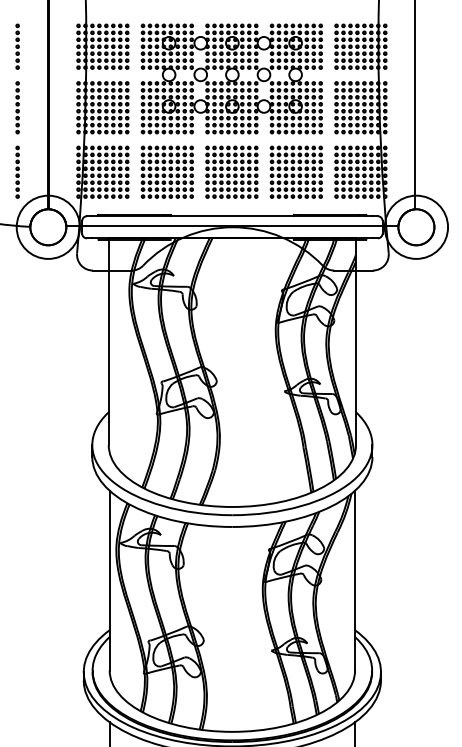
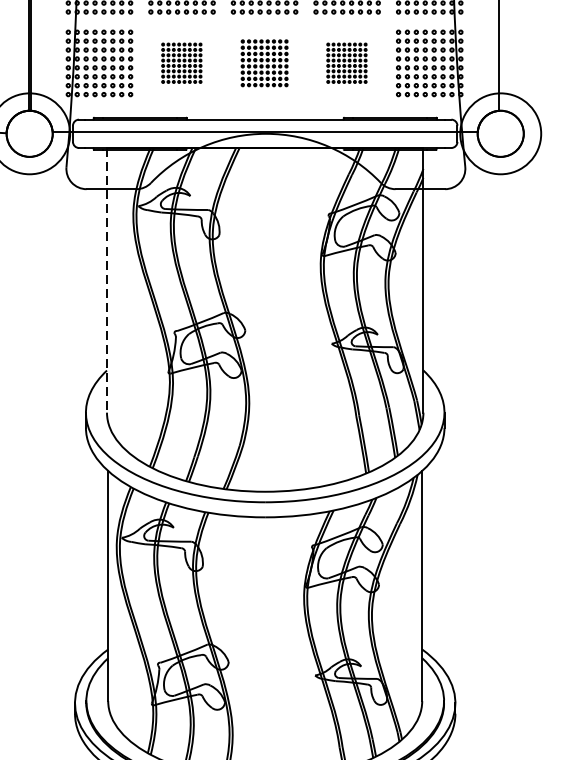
part: (166, 171) -> (180, 62), size x0.6
part: (231, 171) -> (264, 62), size x0.7
part: (295, 171) -> (345, 62), size x0.6
line: (108, 342) -> (106, 281), solid -> dashed

